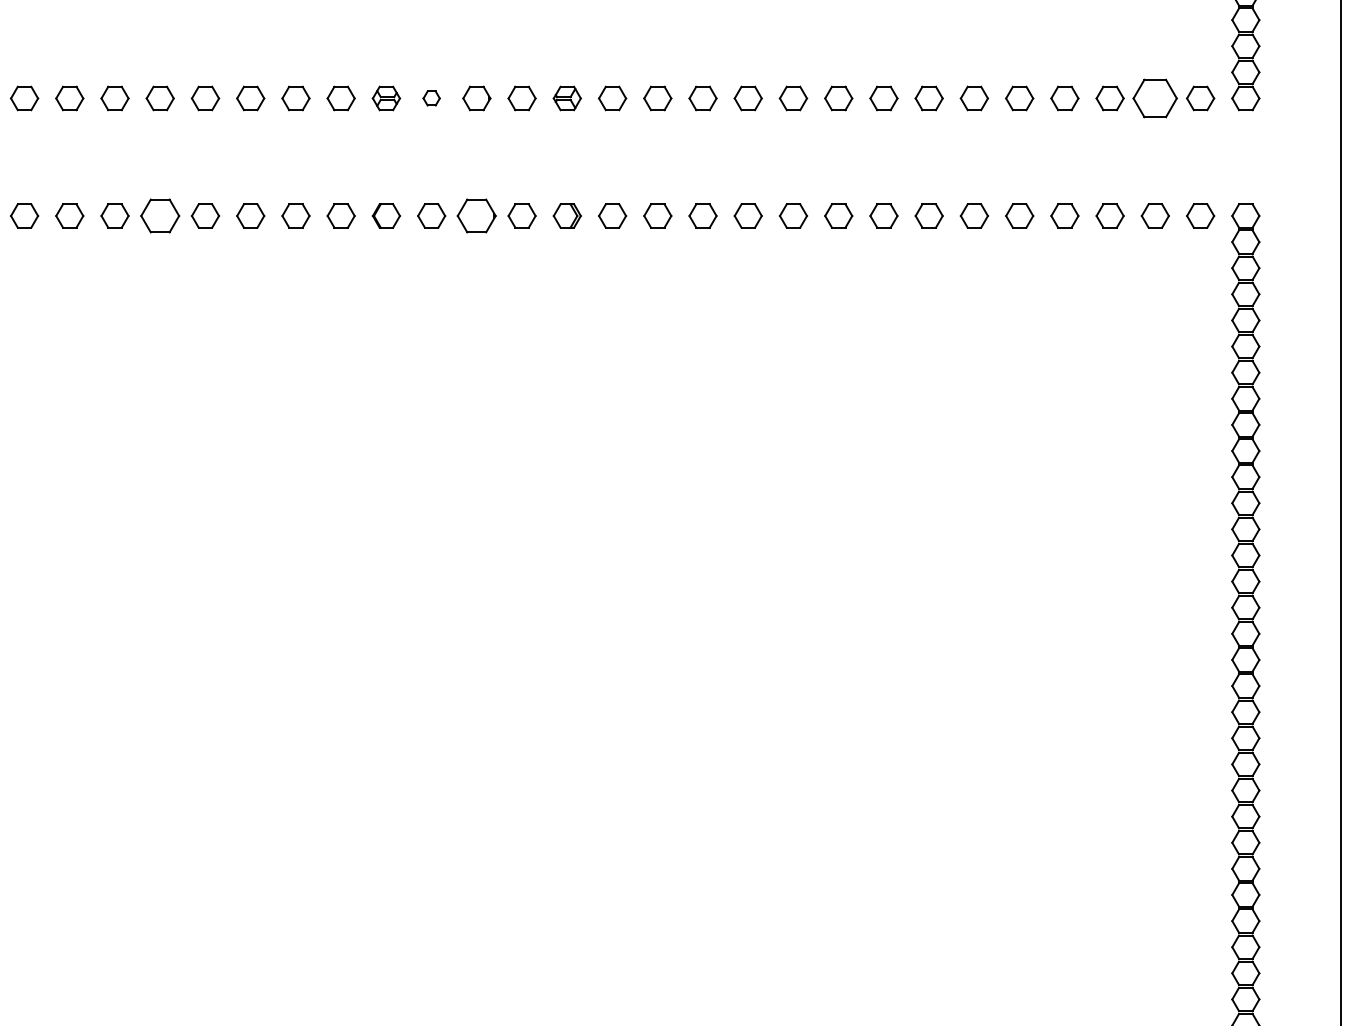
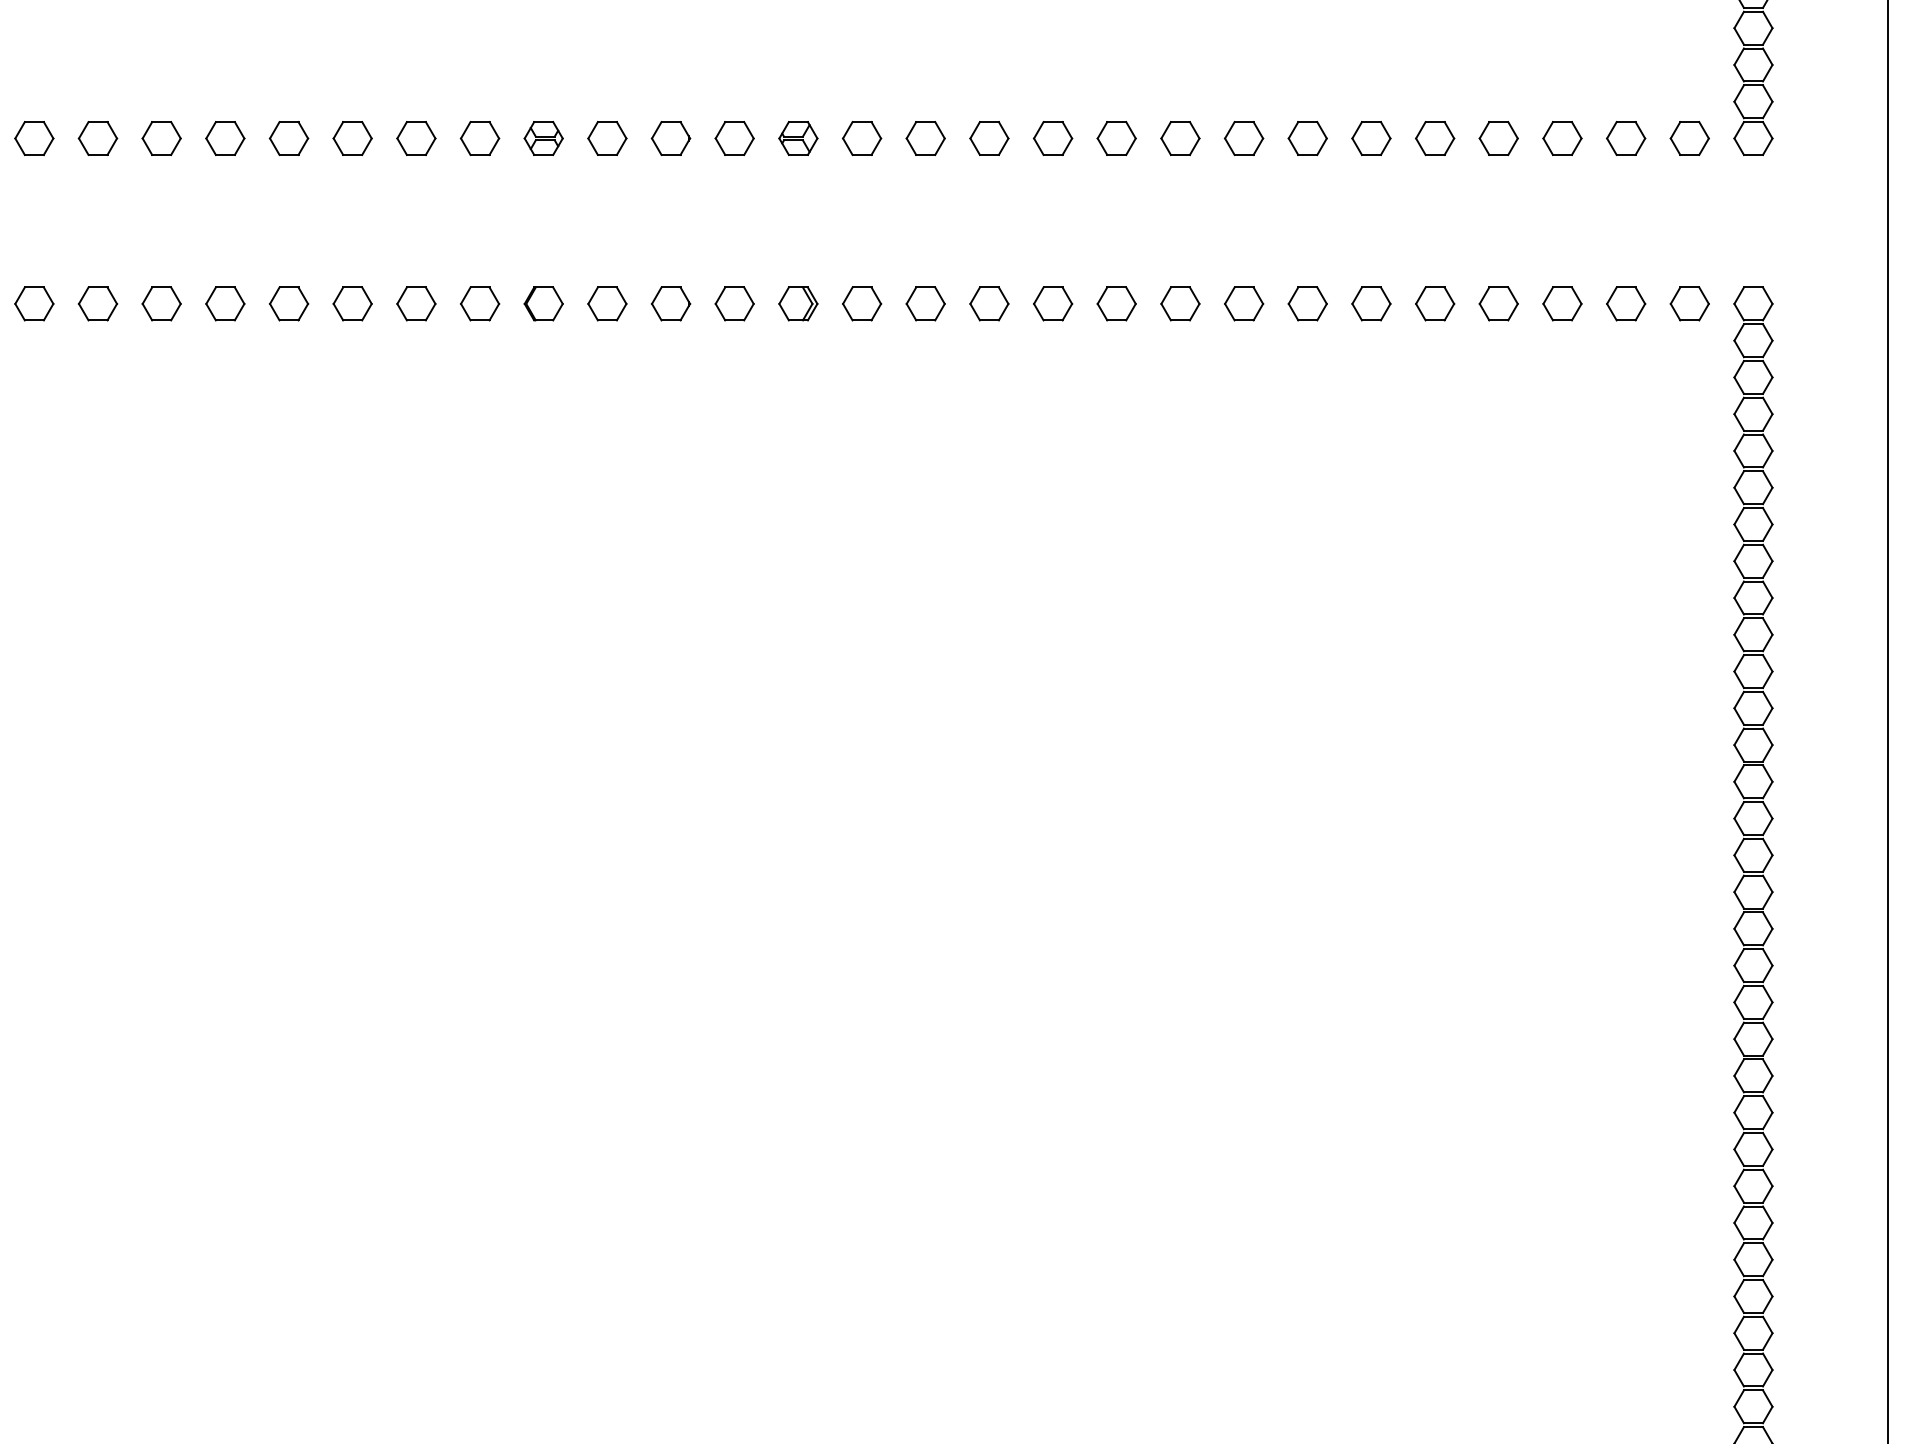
part: (431, 98) -> (607, 138), size x1.67
part: (1155, 98) -> (1626, 138), size x0.62
part: (160, 215) -> (225, 303), size x0.71
part: (477, 215) -> (671, 303), size x0.71

